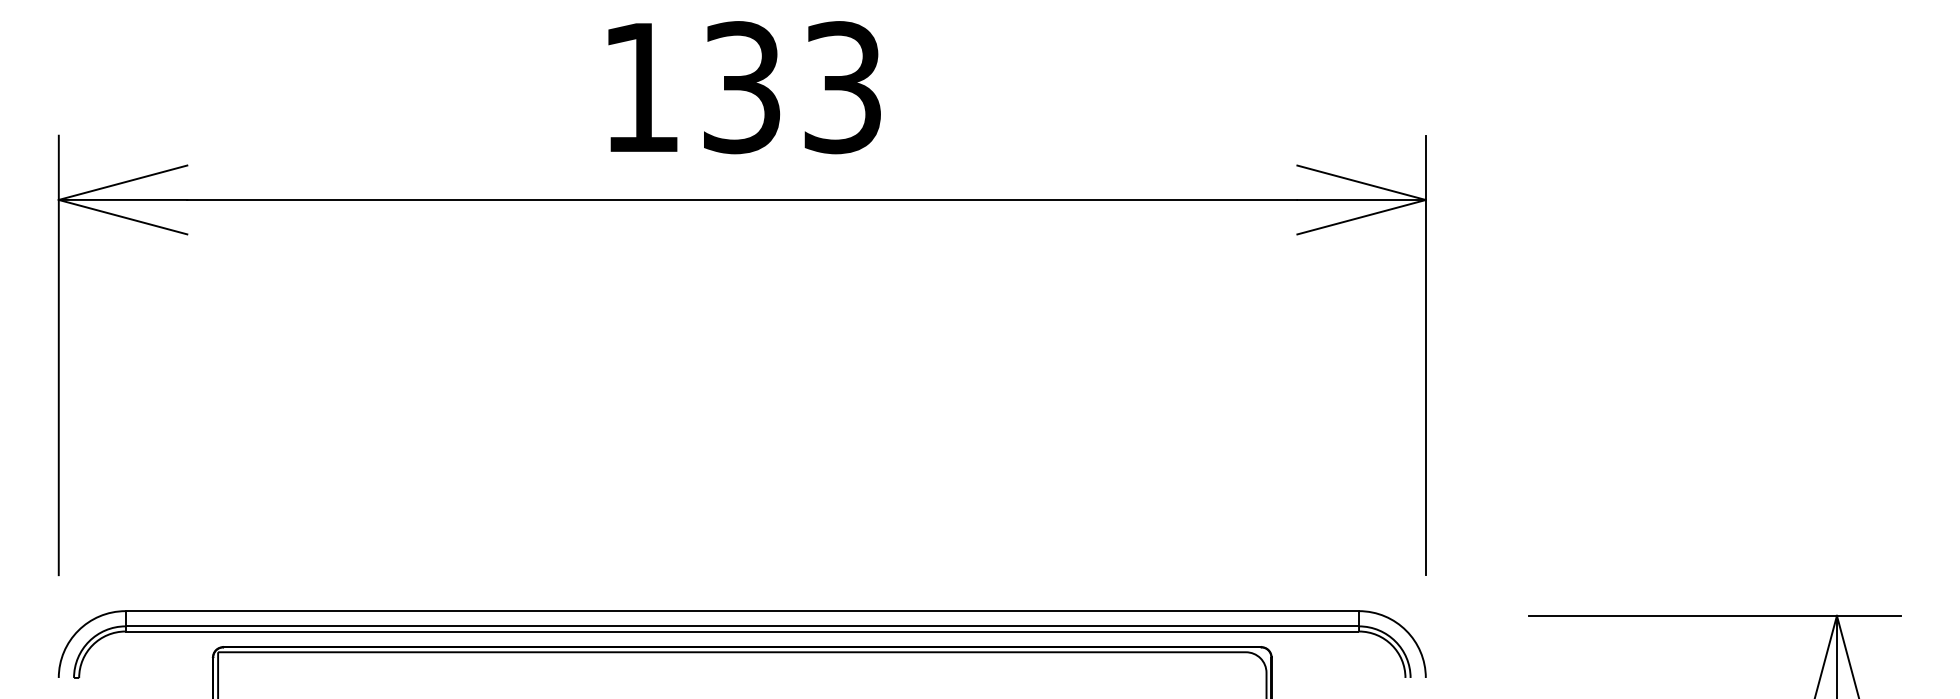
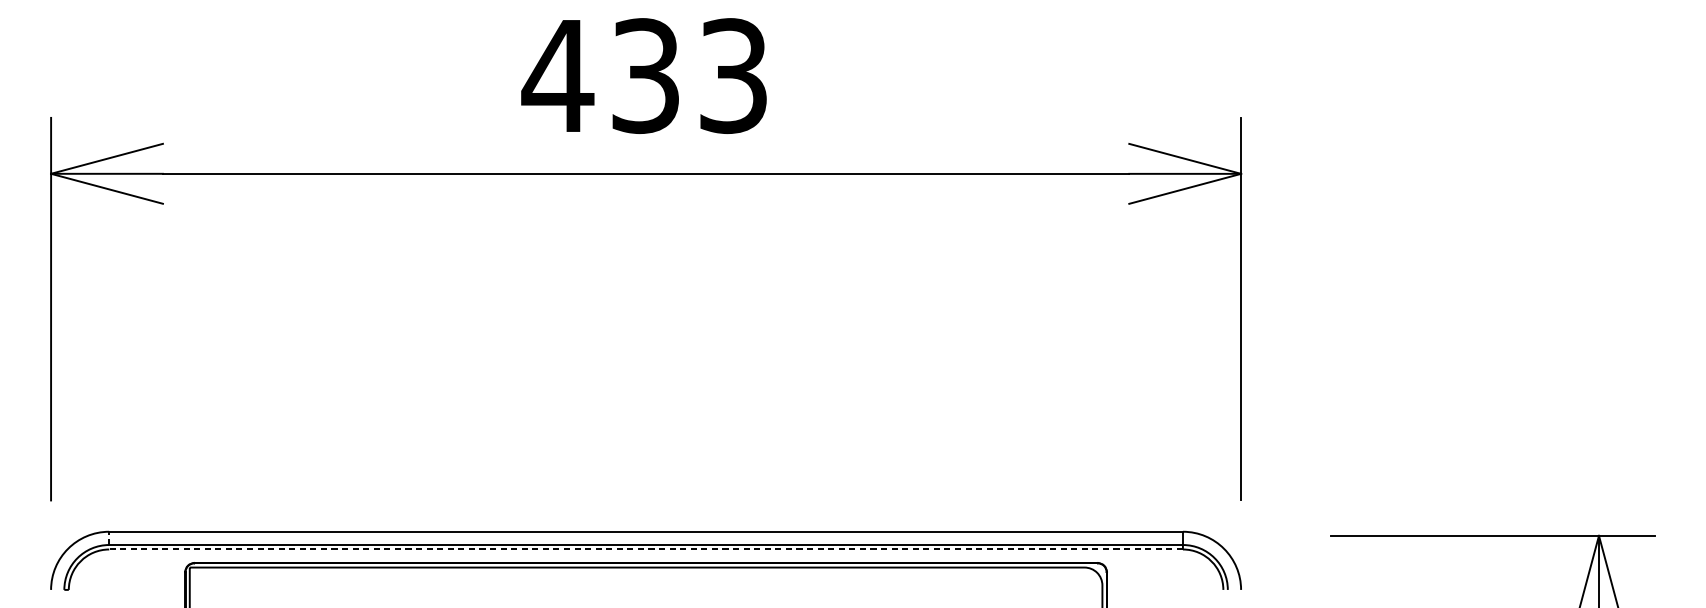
text: (640, 87) -> (557, 75), 133 -> 433
line: (731, 631) -> (636, 549), solid -> dashed

